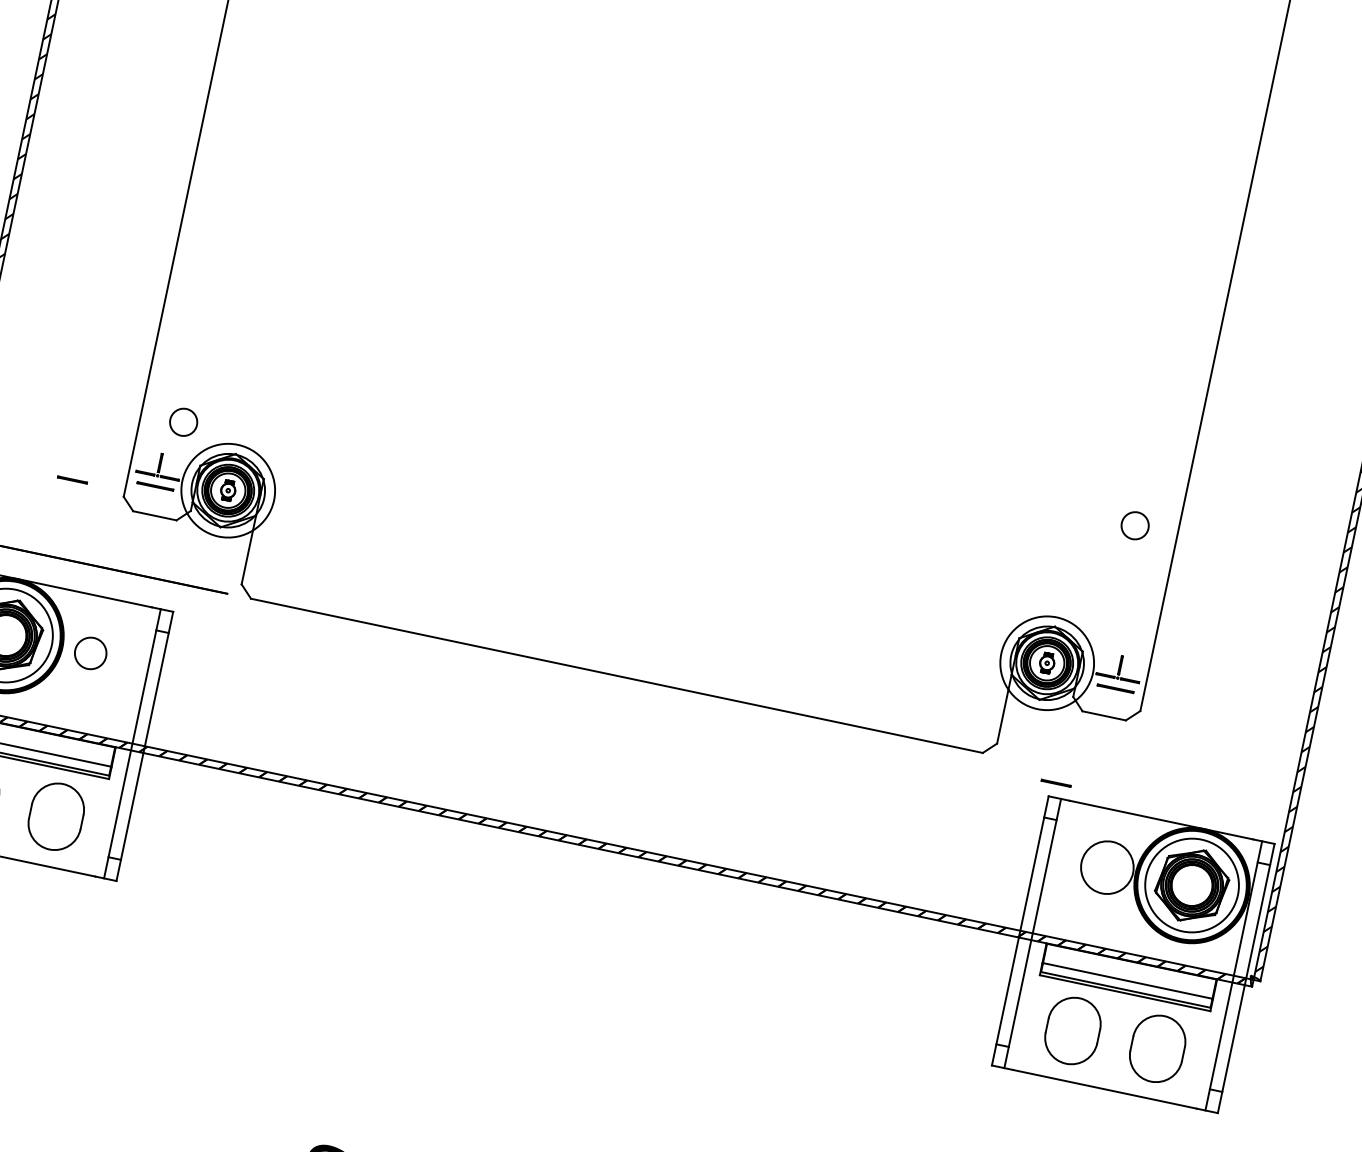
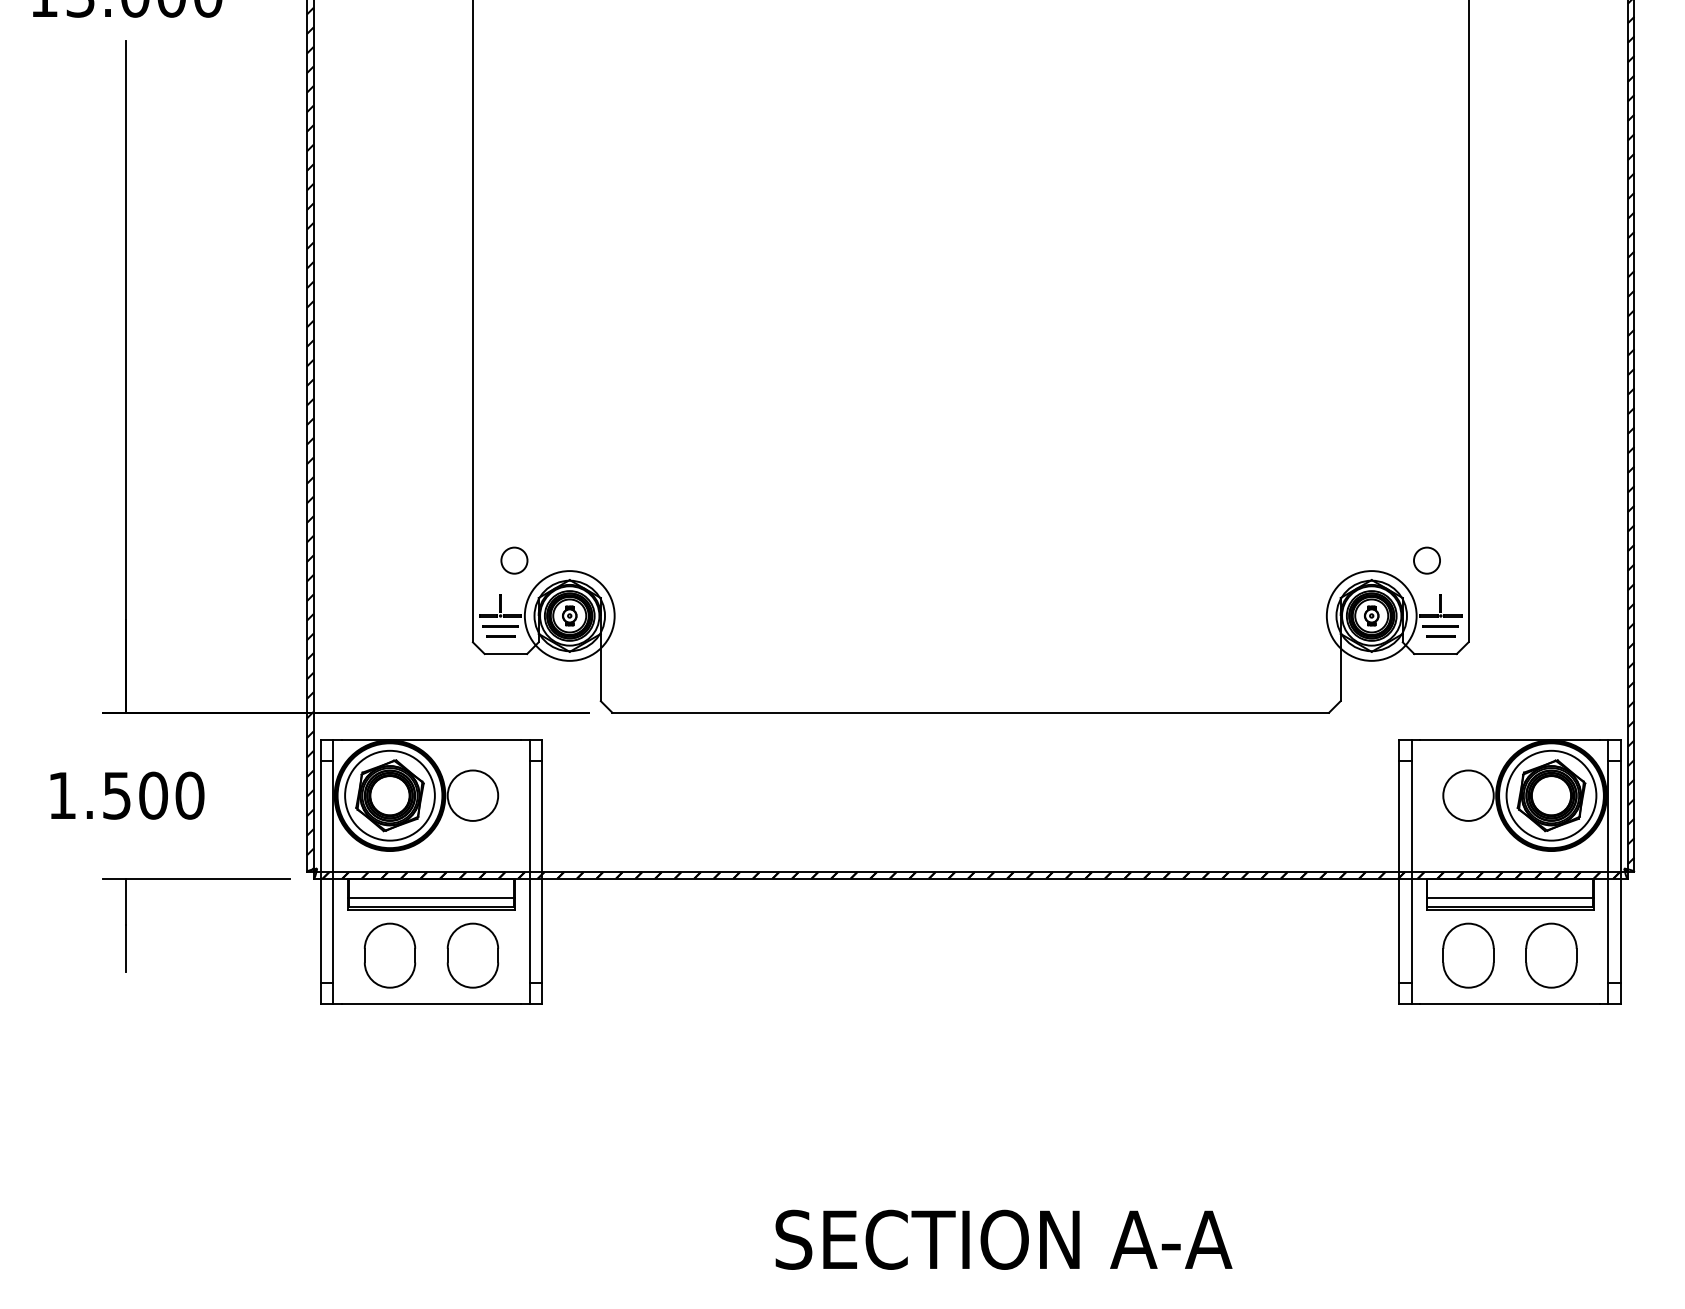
line: (72, 479) -> (500, 636), moved
circle: (1134, 525) -> (1426, 560), moved
circle: (90, 653) -> (472, 795), size x1.67
line: (1055, 782) -> (1440, 636), moved

